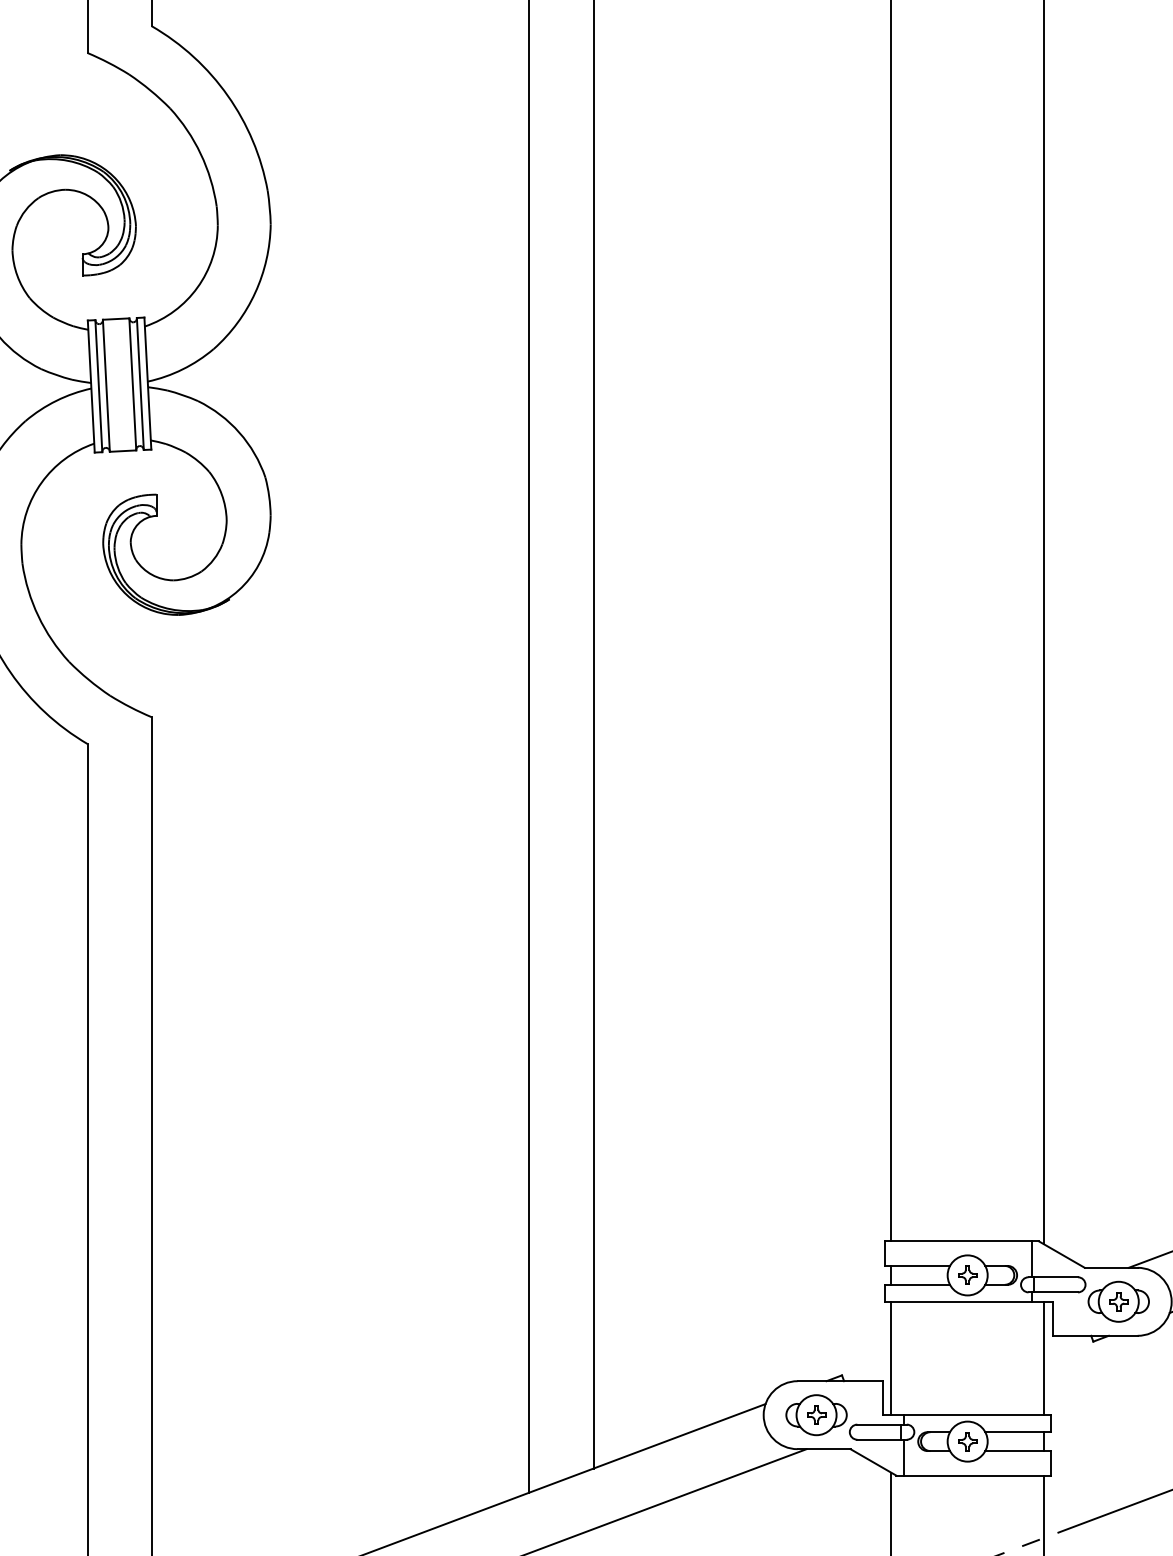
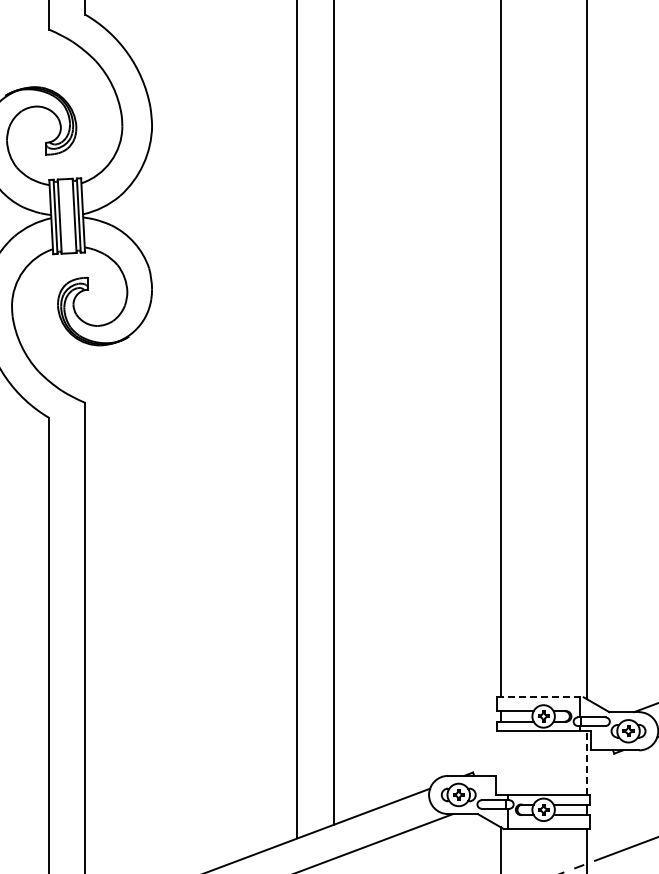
line: (962, 1241) -> (540, 697), solid -> dashed
line: (890, 1357) -> (500, 762), removed
line: (1043, 1359) -> (586, 763), solid -> dashed

